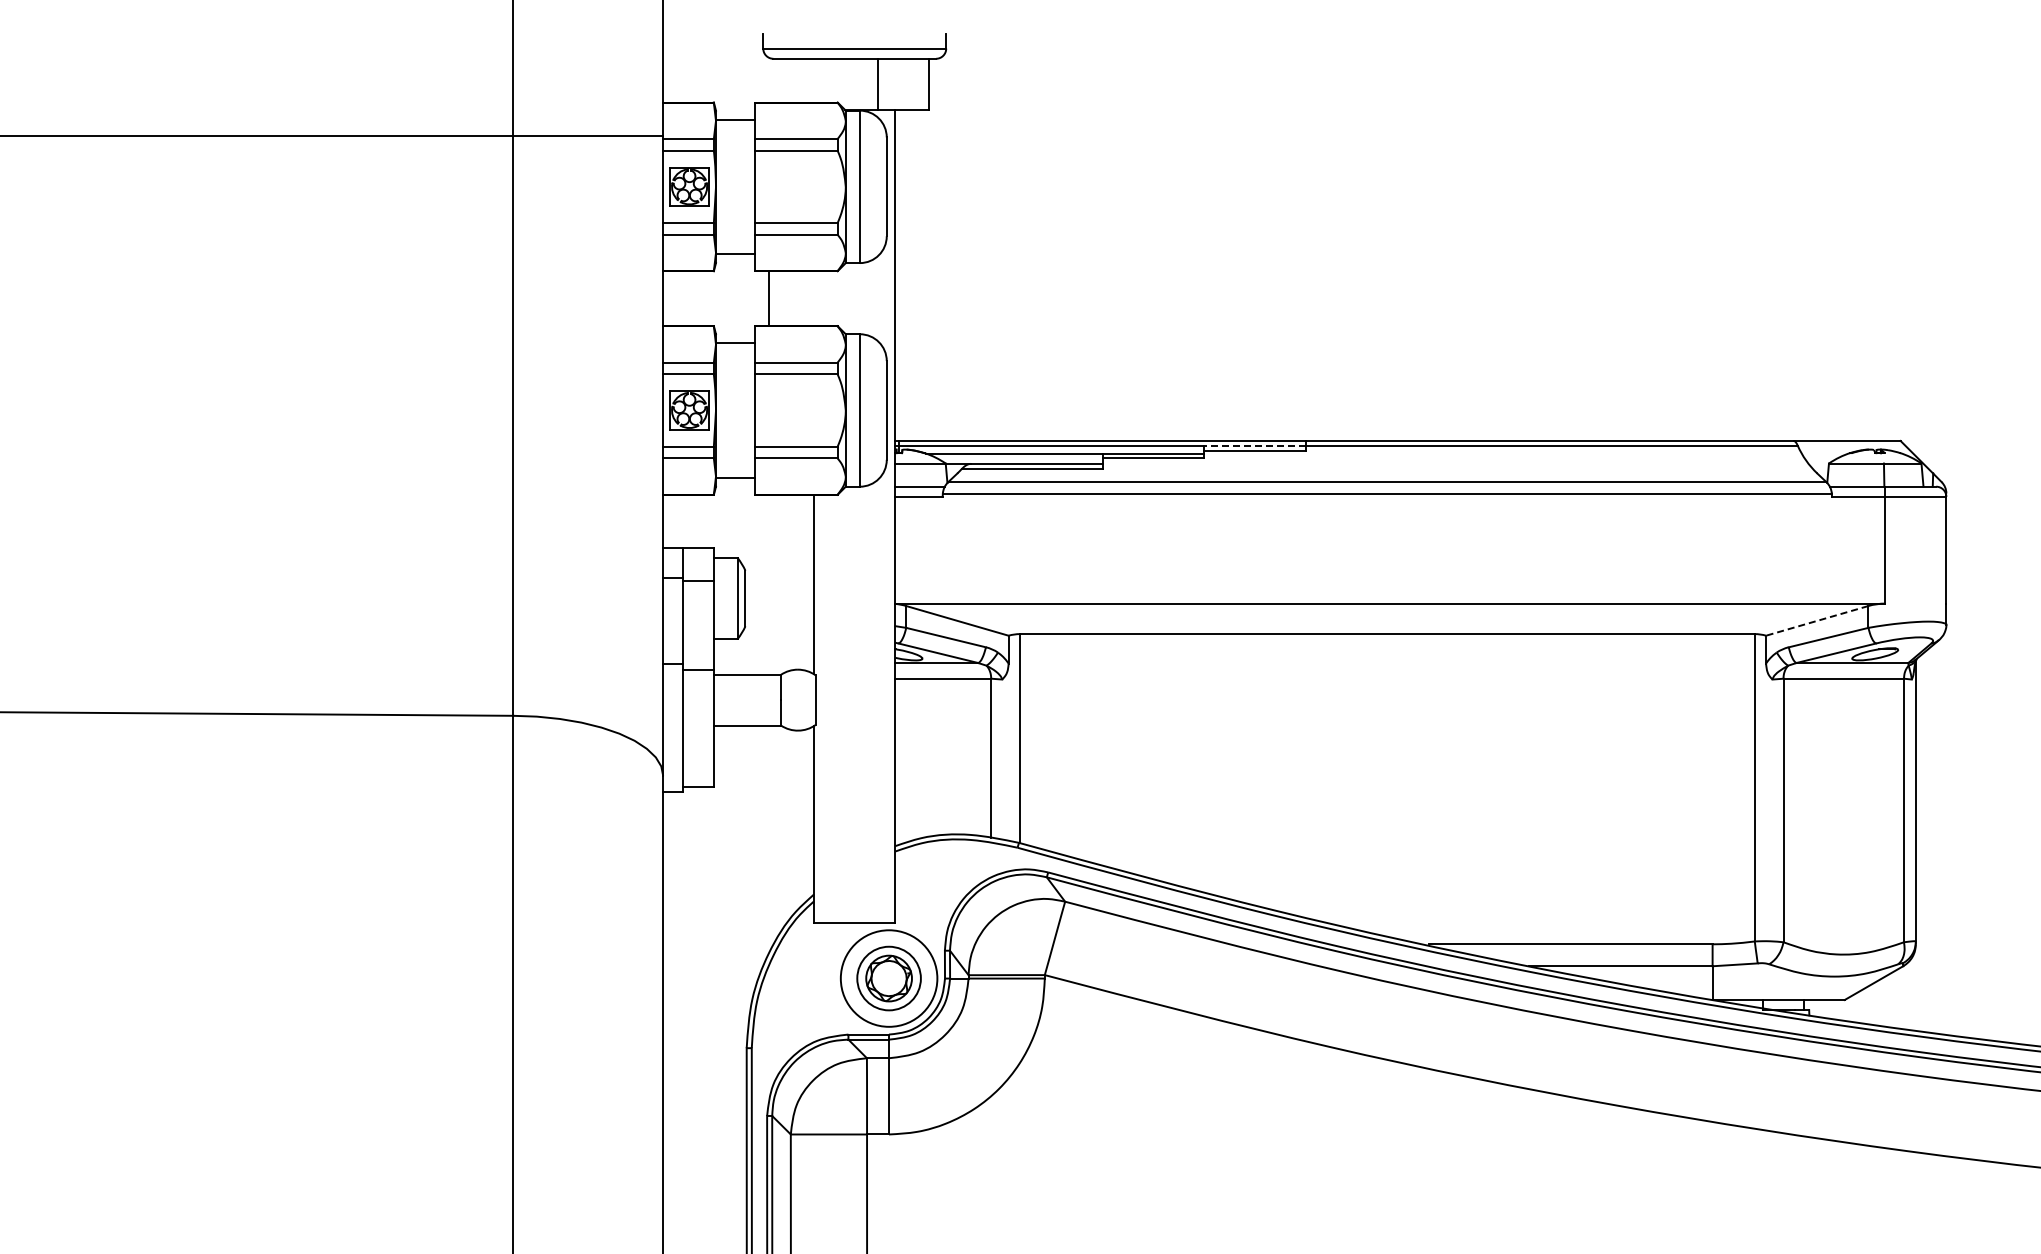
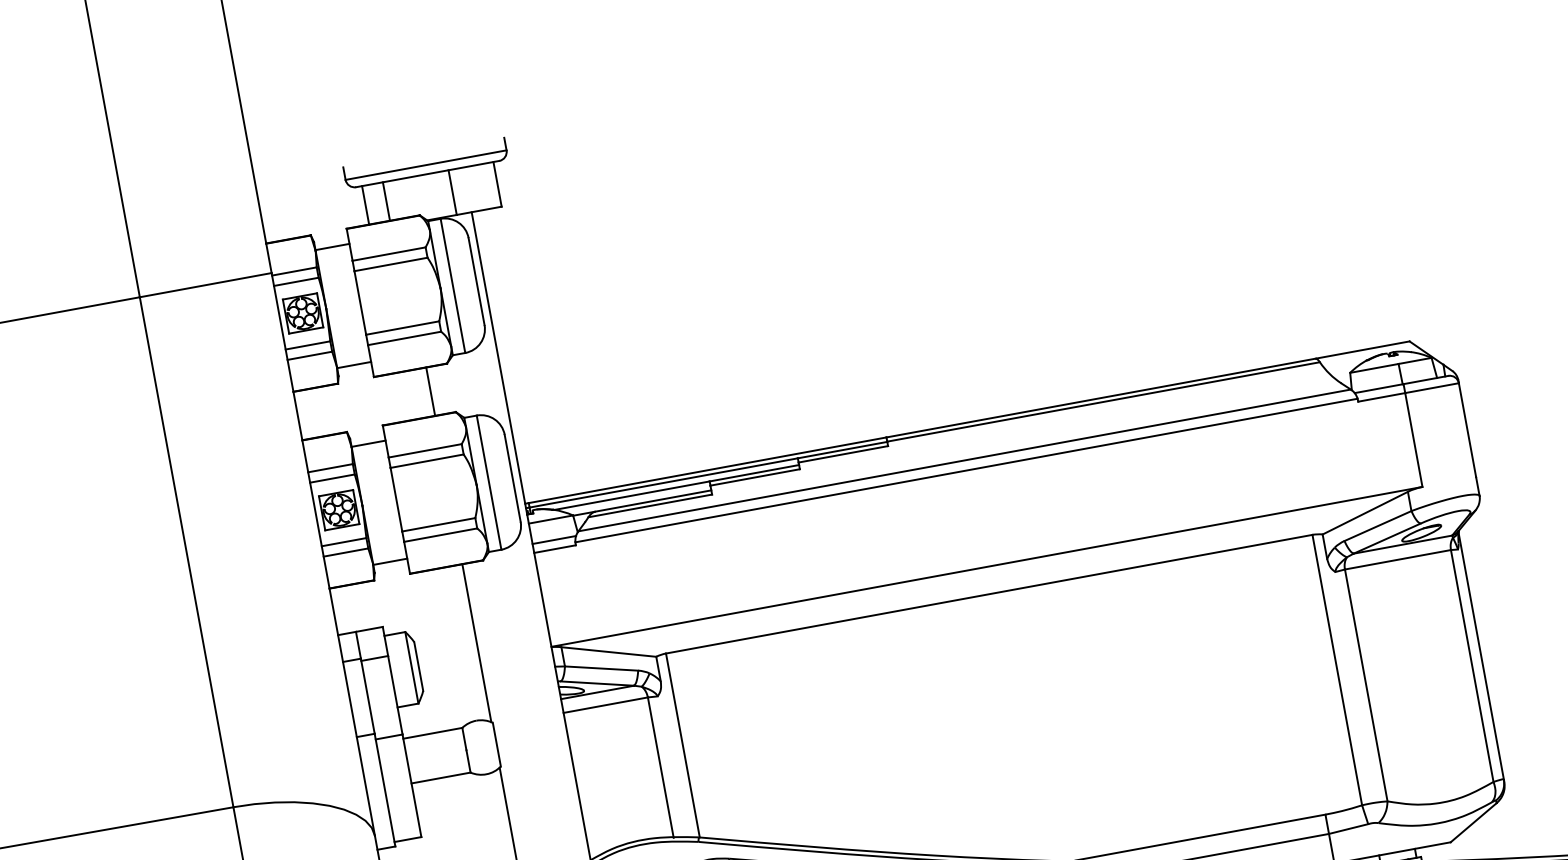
line: (780, 80) -> (365, 205), added
line: (803, 80) -> (386, 201), added
line: (769, 298) -> (431, 391), moved
line: (1255, 446) -> (842, 450), dashed -> solid
line: (1816, 621) -> (1364, 513), dashed -> solid

